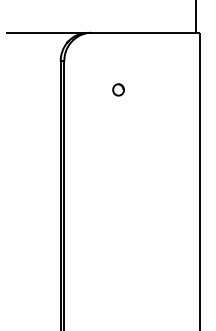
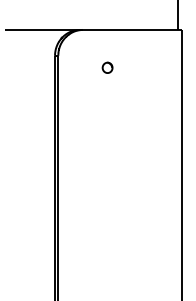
part: (118, 89) -> (107, 67), moved

